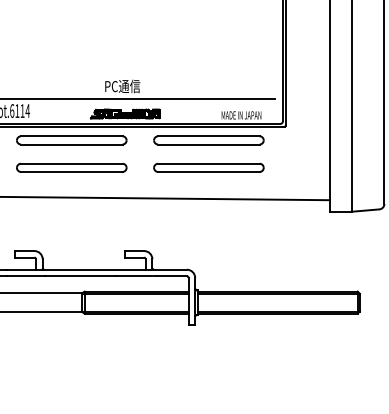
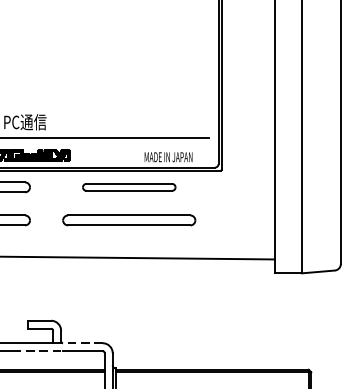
part: (208, 140) -> (128, 187), size x0.7
line: (170, 269) -> (82, 343), solid -> dashed
line: (133, 276) -> (38, 351), solid -> dashed

